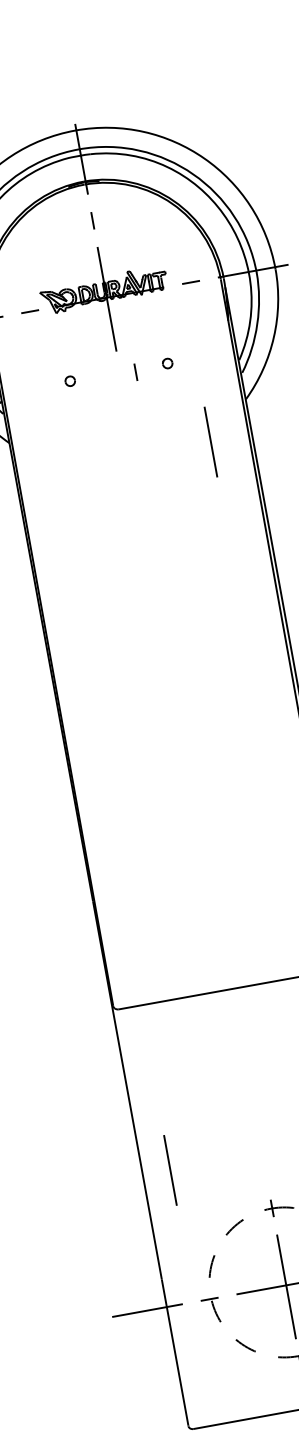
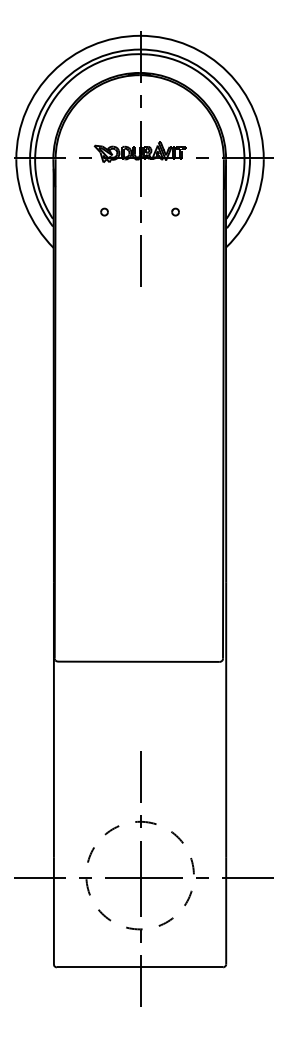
line: (135, 372) -> (140, 216), moved
line: (210, 441) -> (140, 260), moved
line: (169, 1169) -> (140, 776), moved

